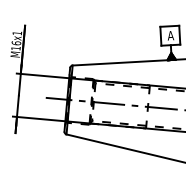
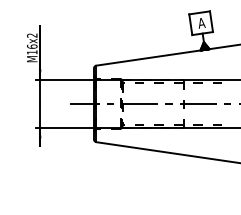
text: (17, 33) -> (32, 35), M16x1 -> M16x2

